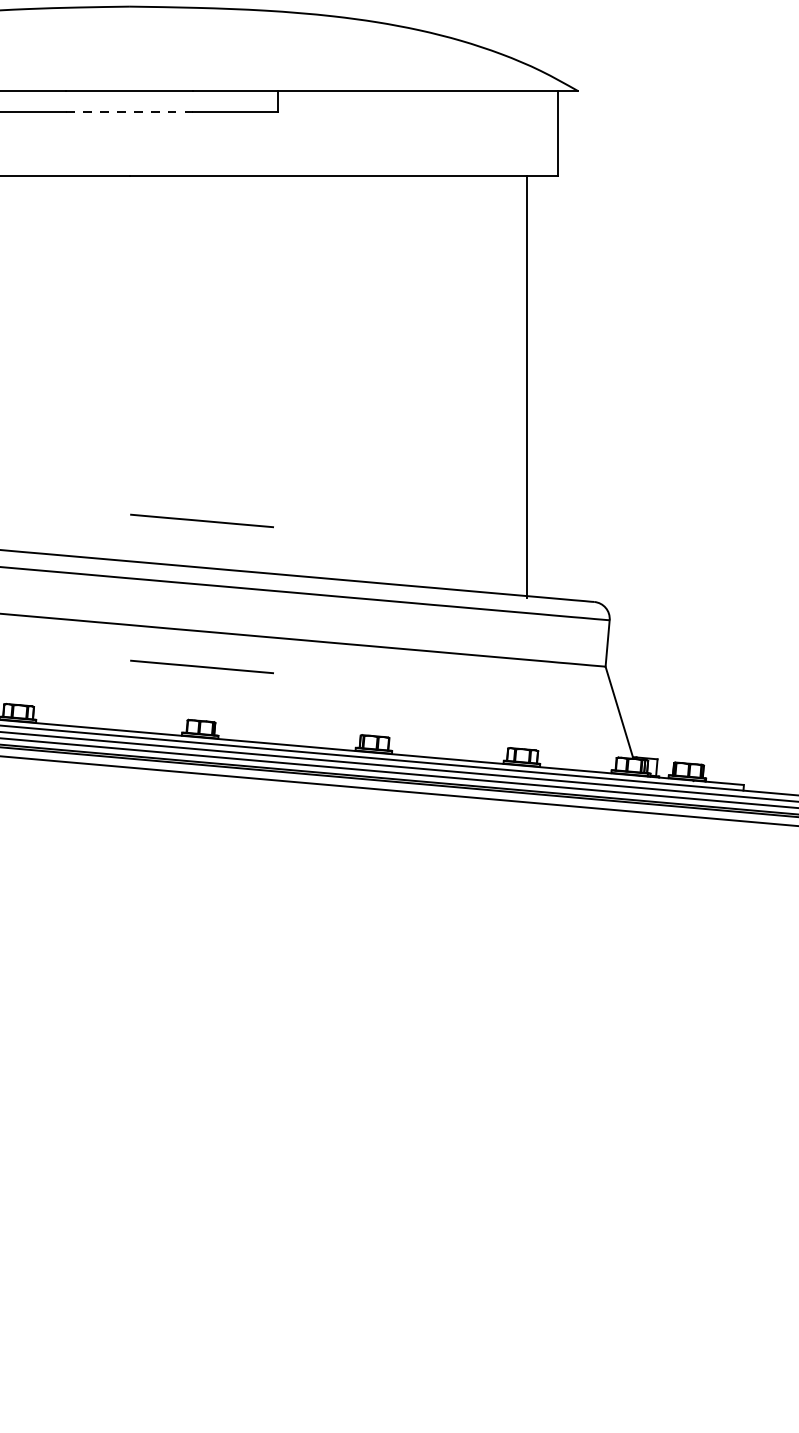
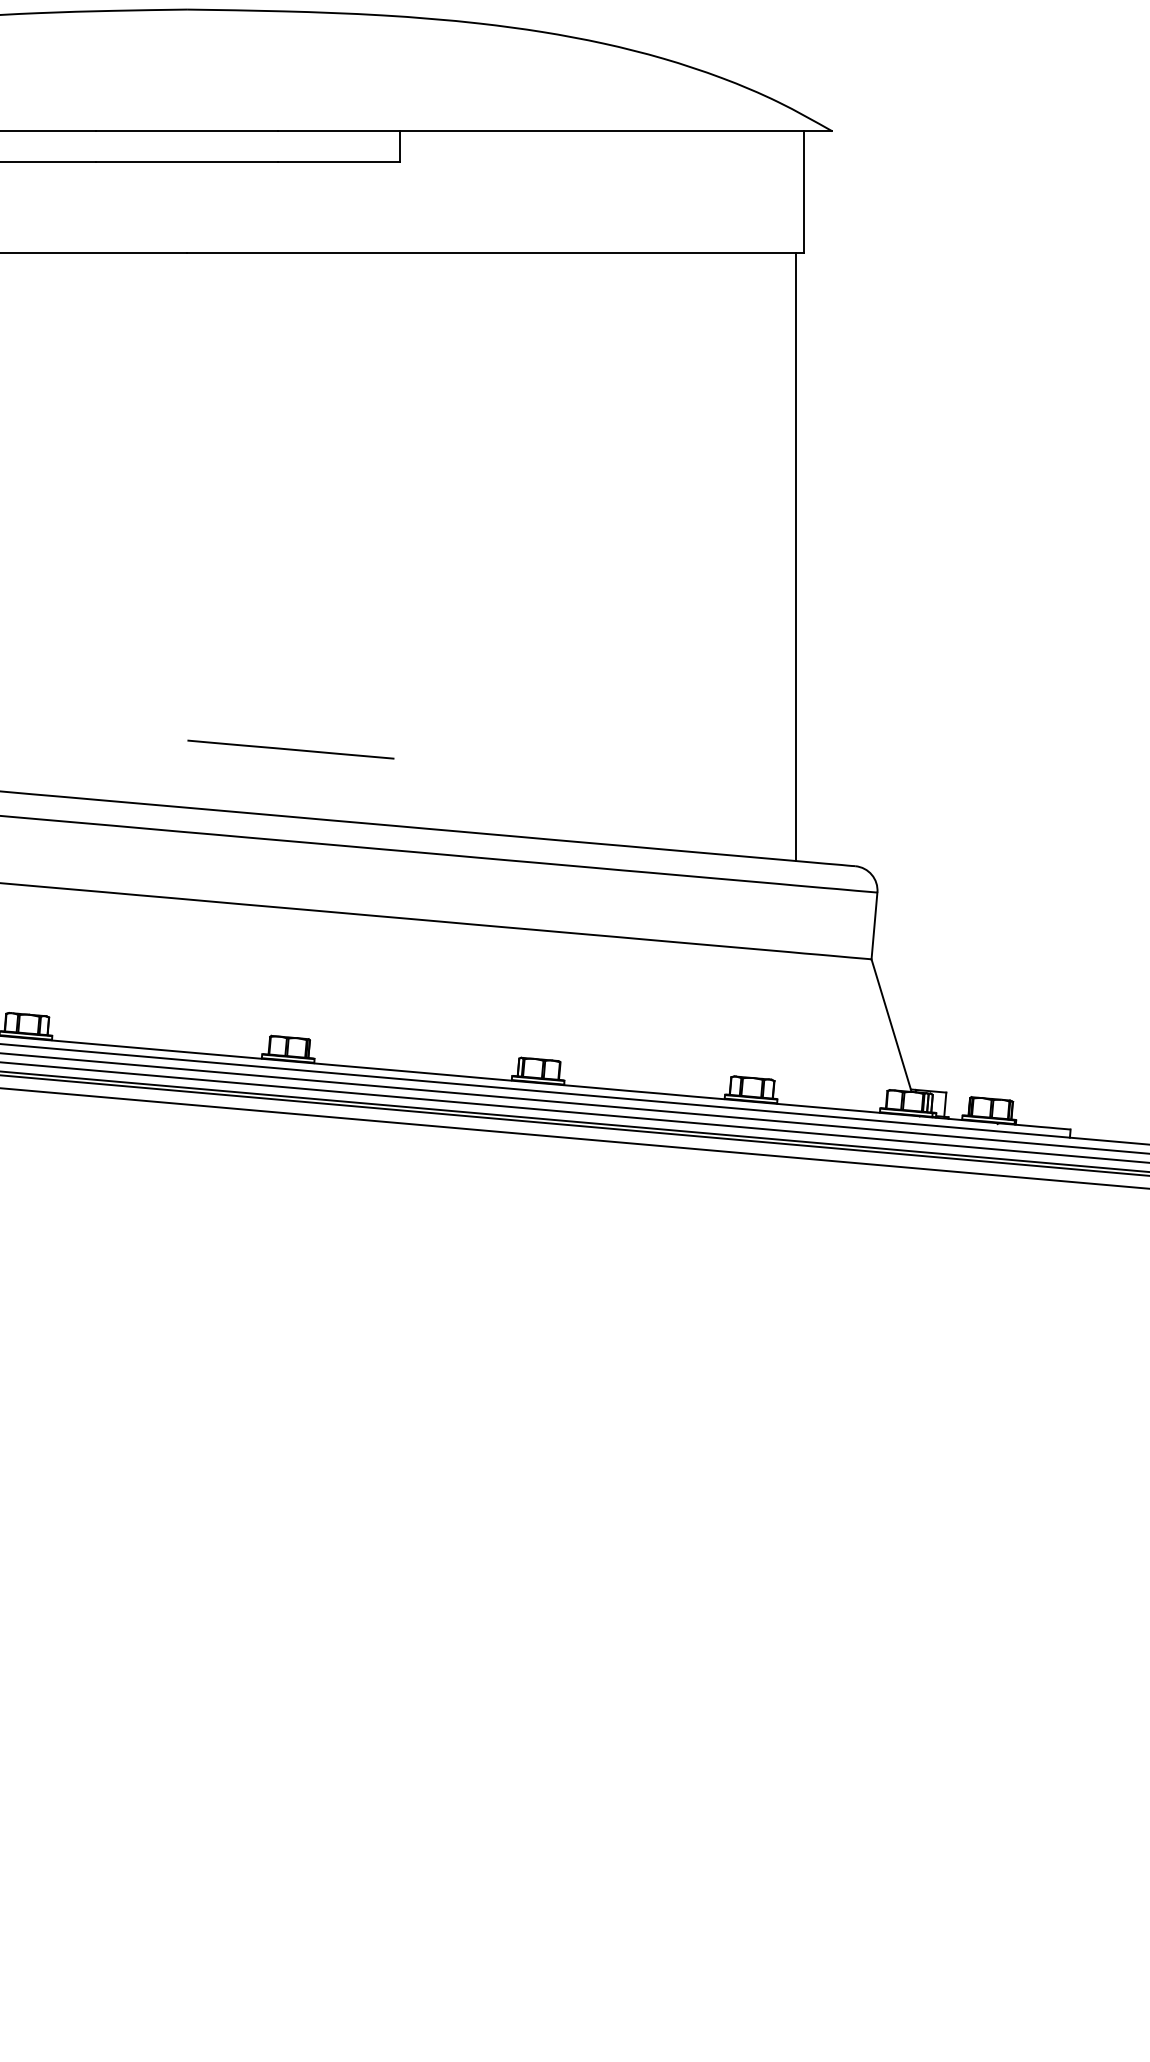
line: (130, 112) -> (187, 161), dashed -> solid
line: (527, 386) -> (796, 556), moved
line: (201, 666) -> (290, 959), removed

